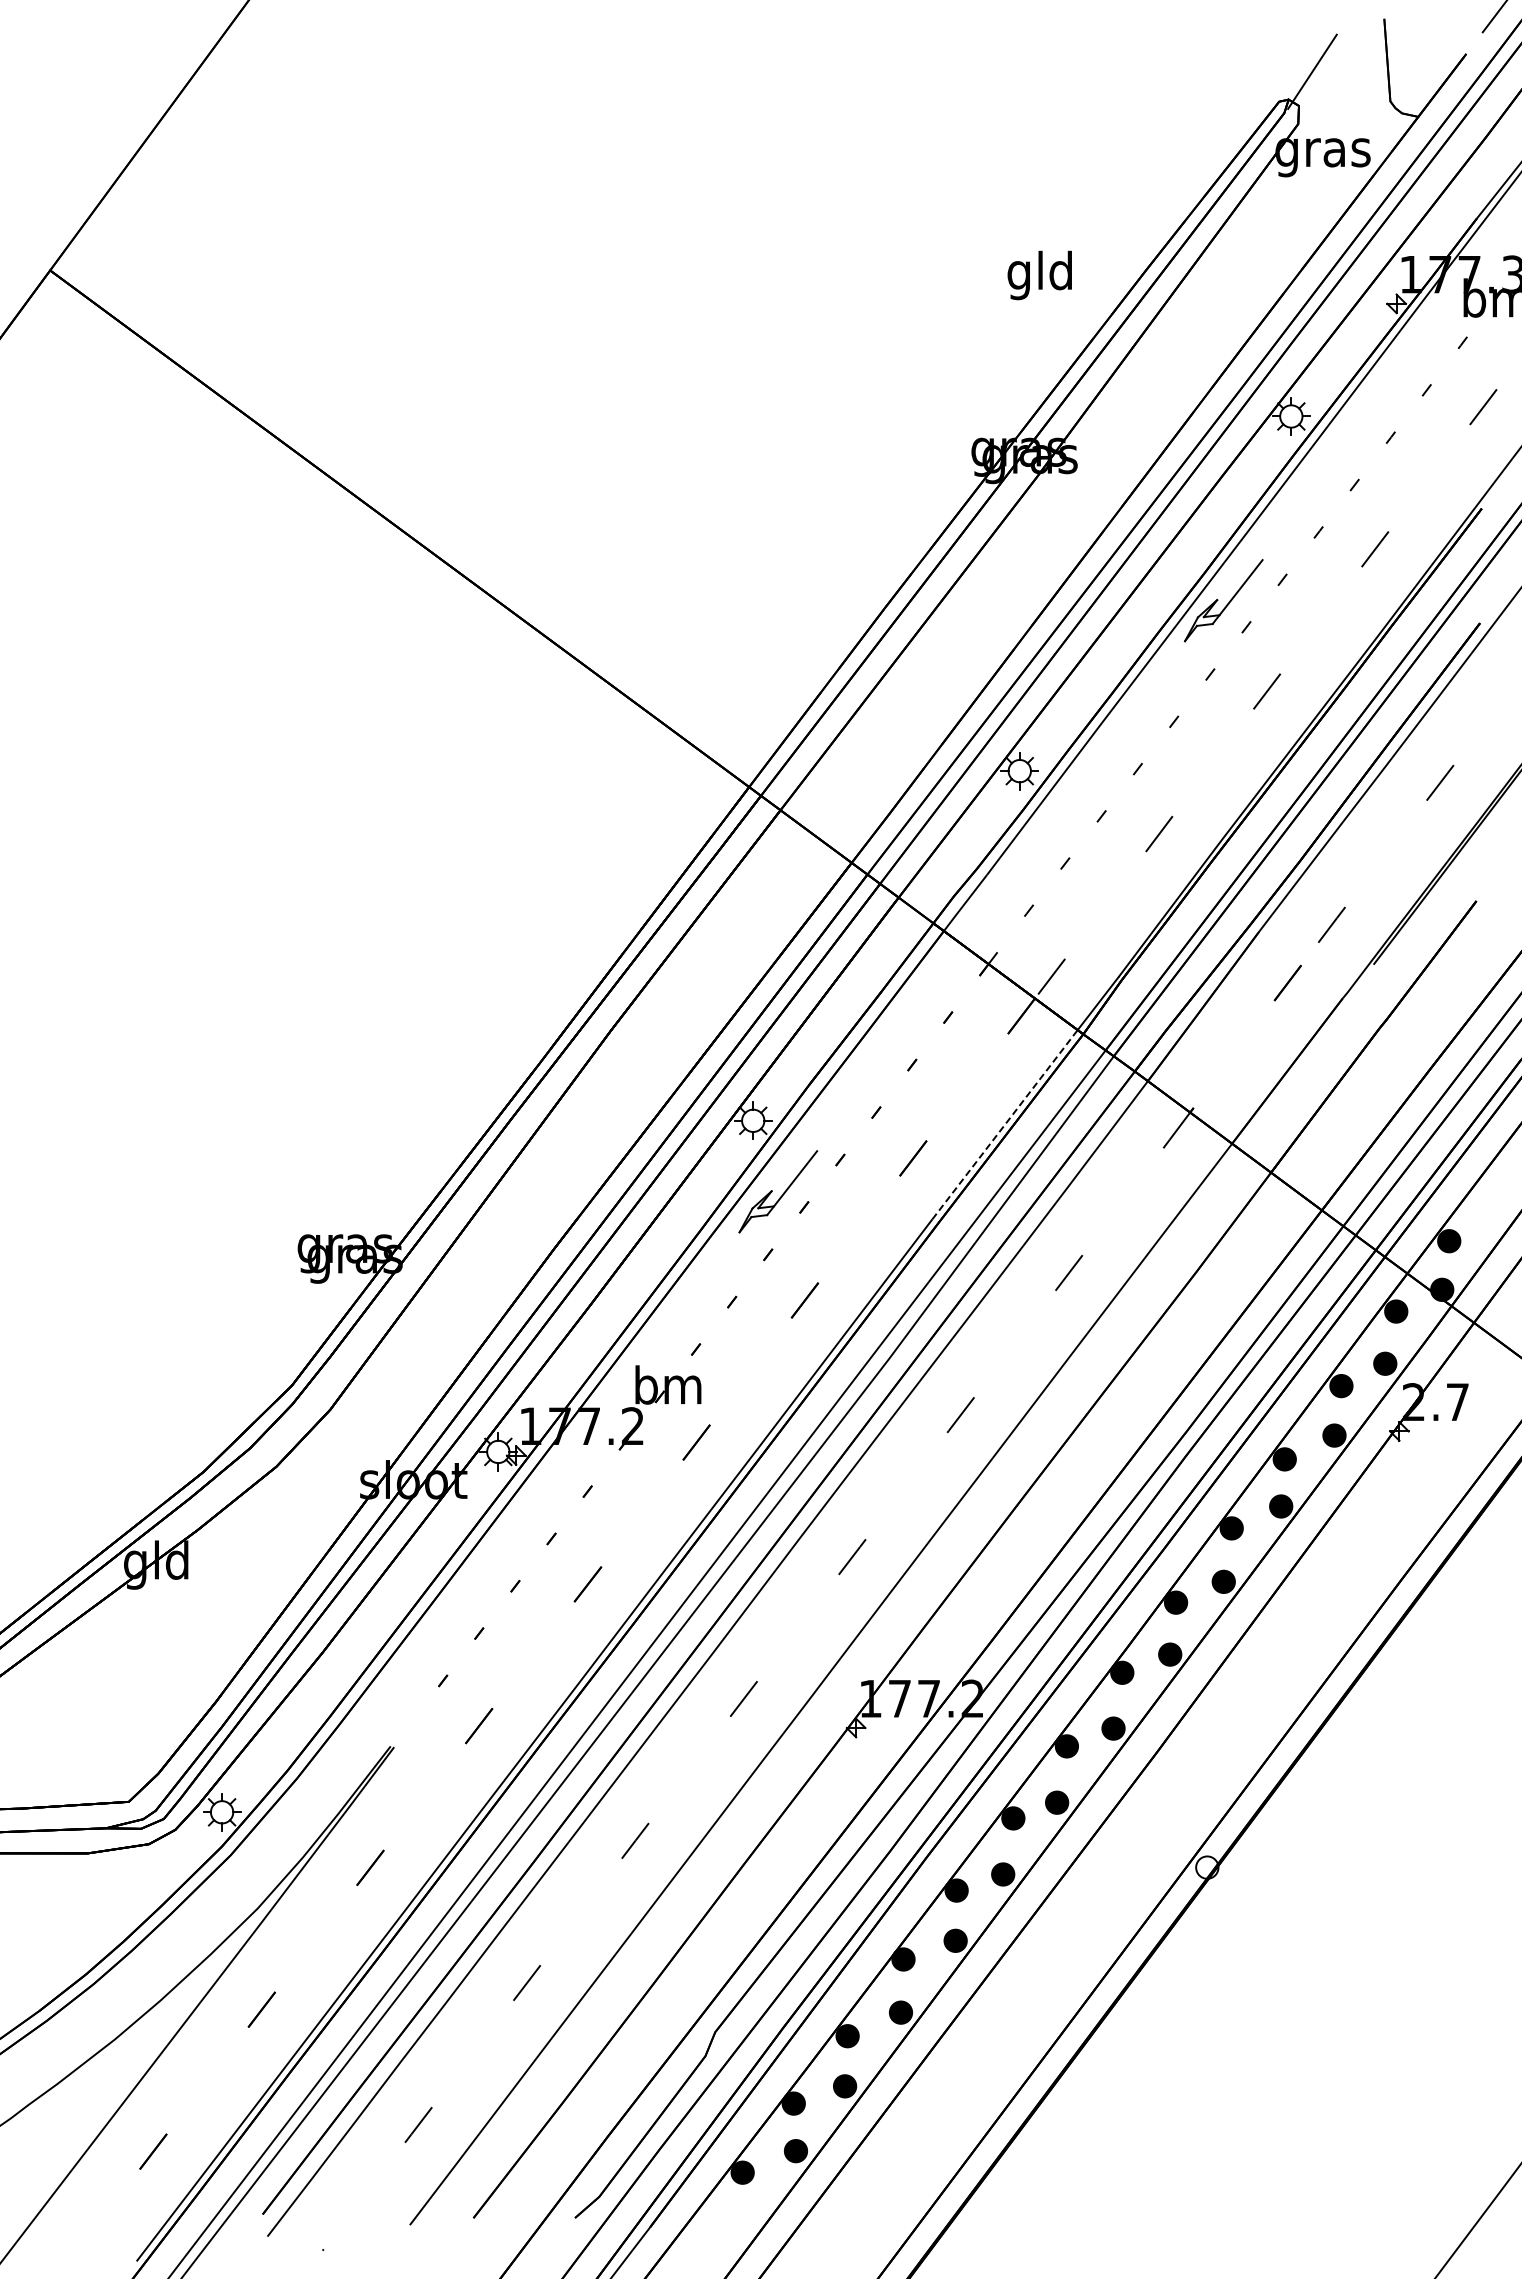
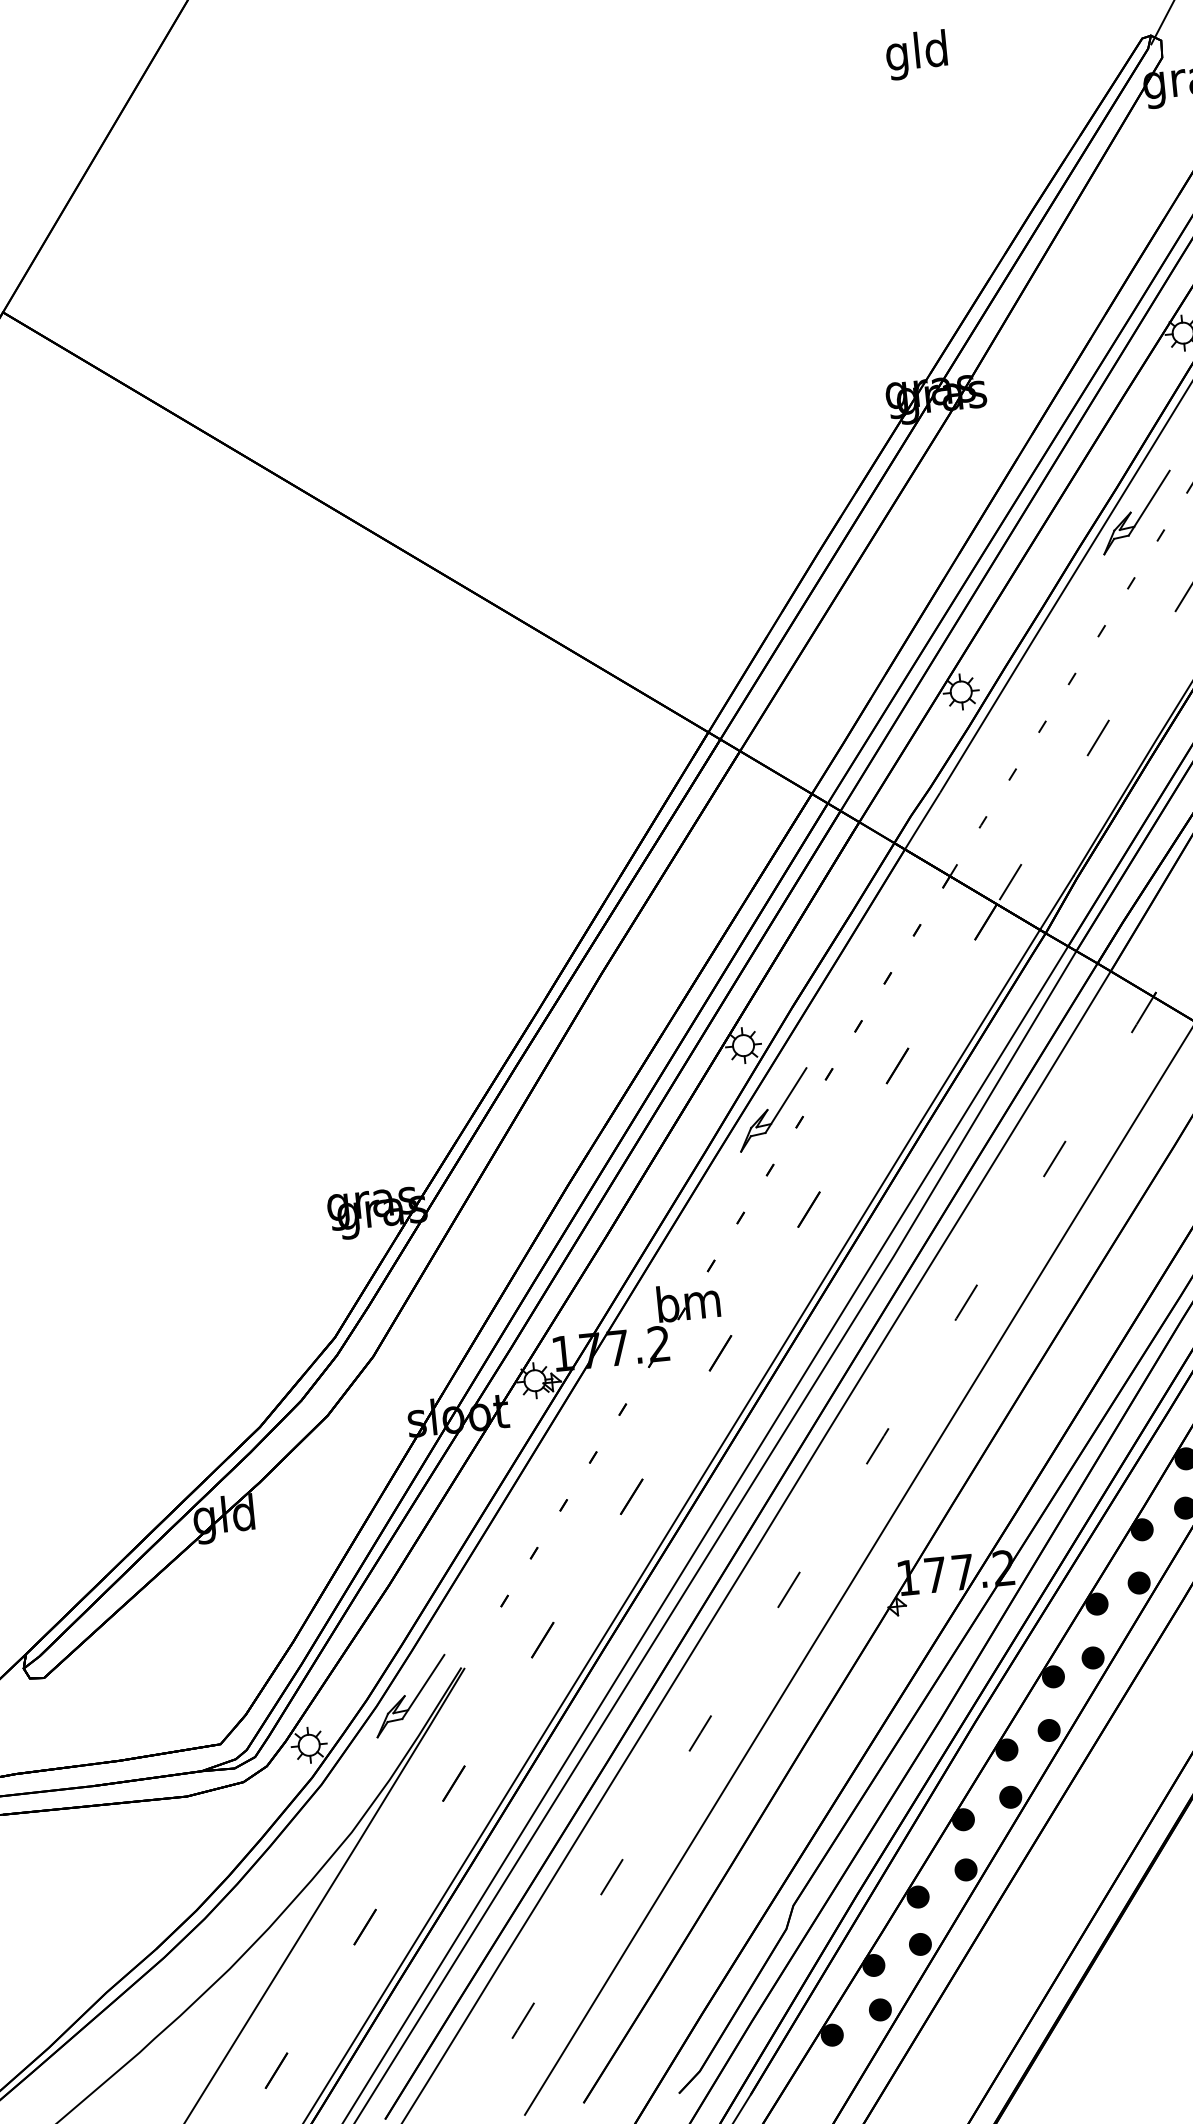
text: (1039, 275) -> (916, 55), moved
line: (1005, 1124) -> (980, 1025), dashed -> solid
part: (333, 1771) -> (410, 1696), added

